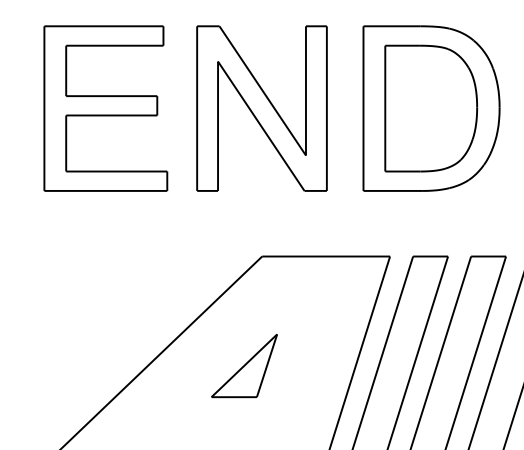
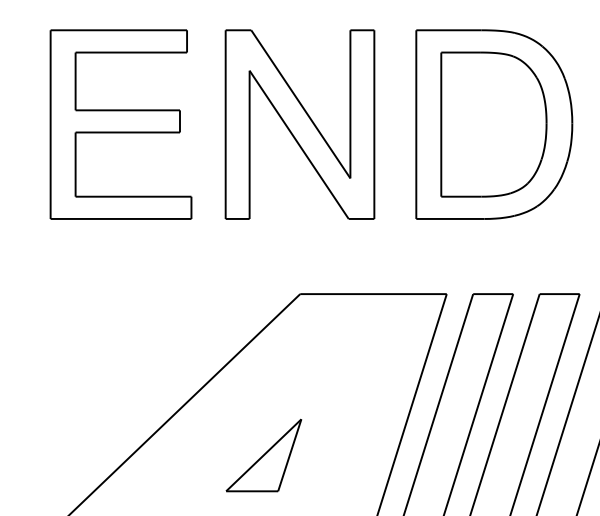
part: (244, 365) -> (263, 455), moved

